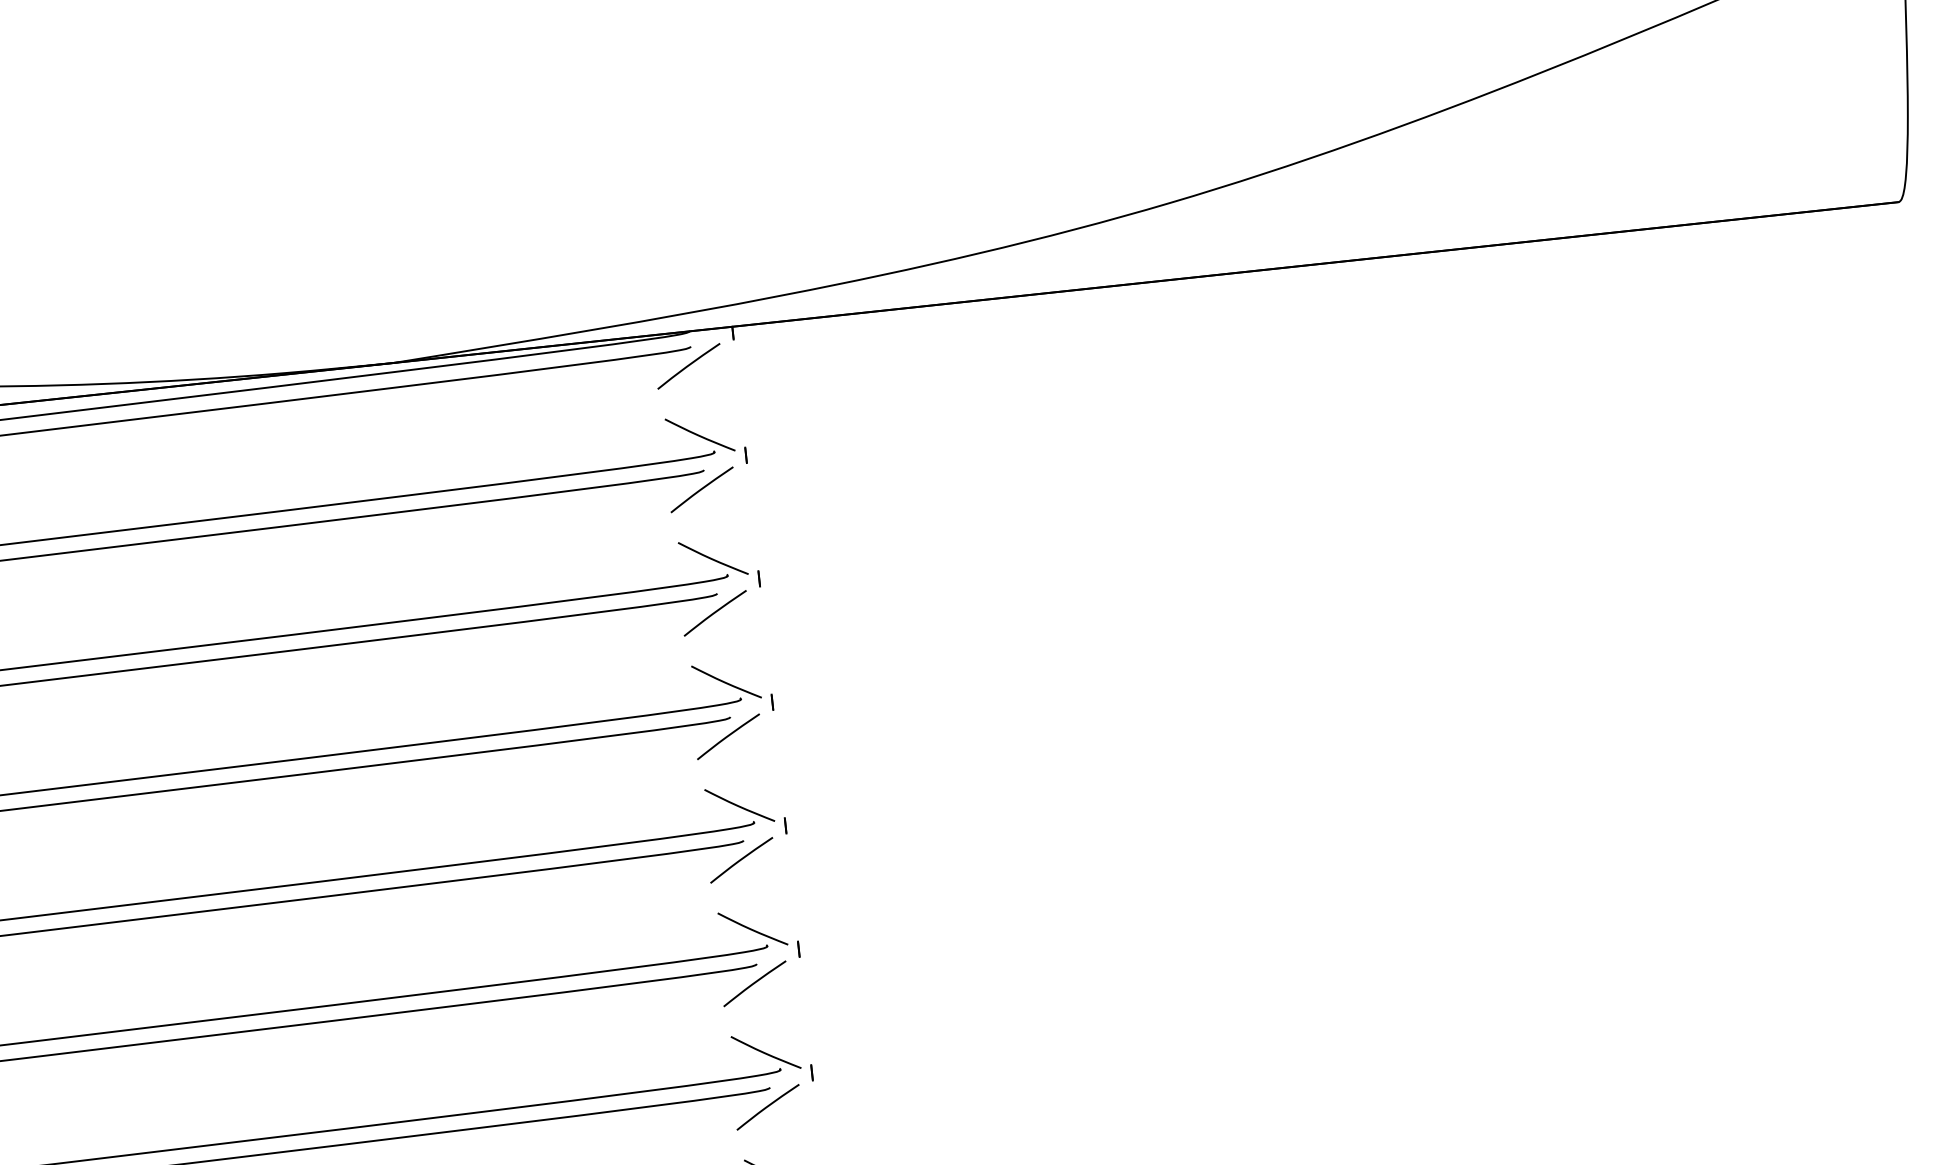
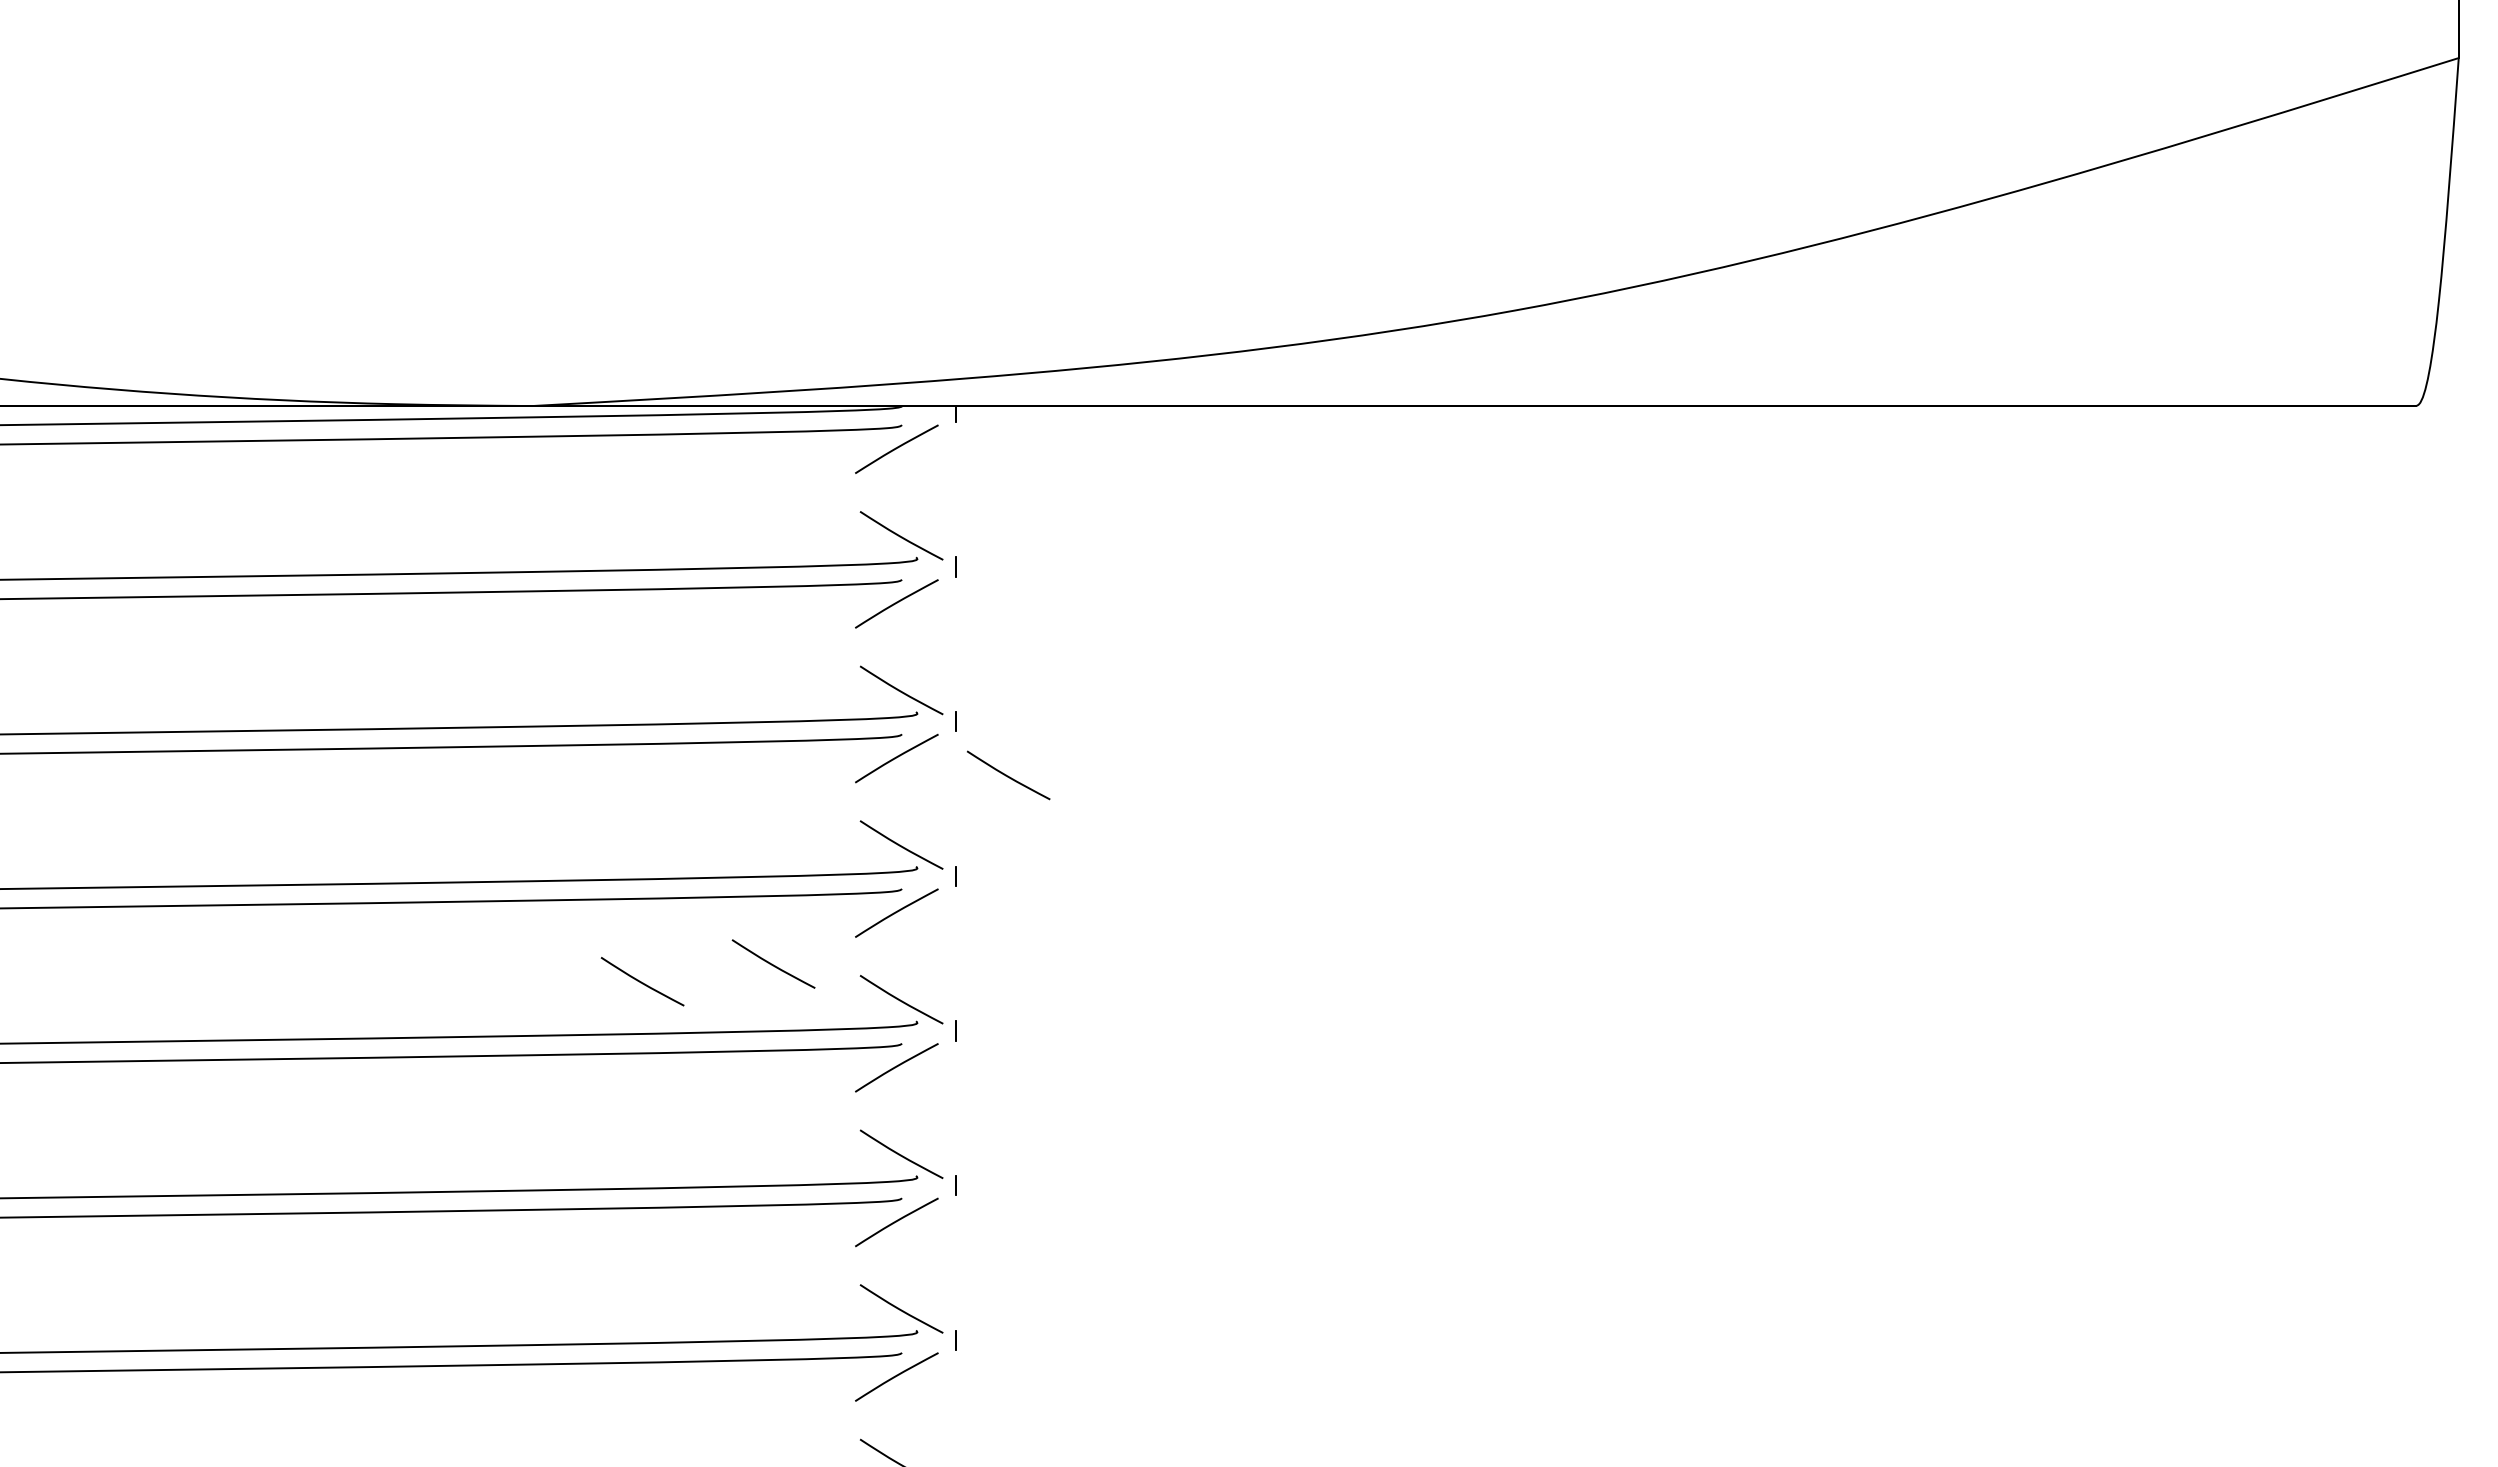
curve: (805, 617) -> (1008, 775), added
curve: (633, 787) -> (772, 963), added
curve: (530, 813) -> (641, 981), added

